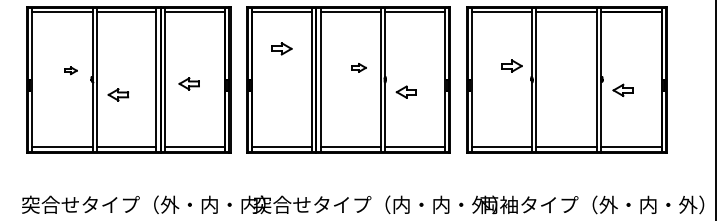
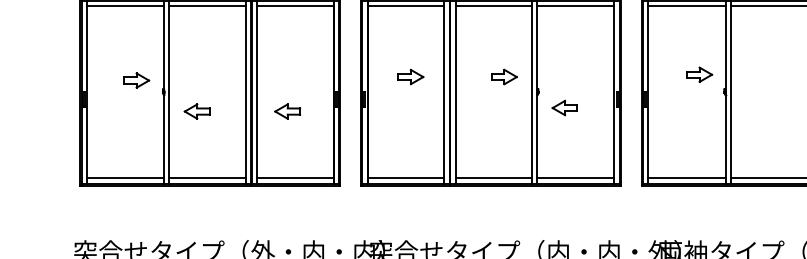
part: (281, 48) -> (410, 76), moved
part: (358, 67) -> (503, 76), size x1.43
part: (70, 70) -> (136, 80), size x1.67
part: (188, 83) -> (286, 111), moved

